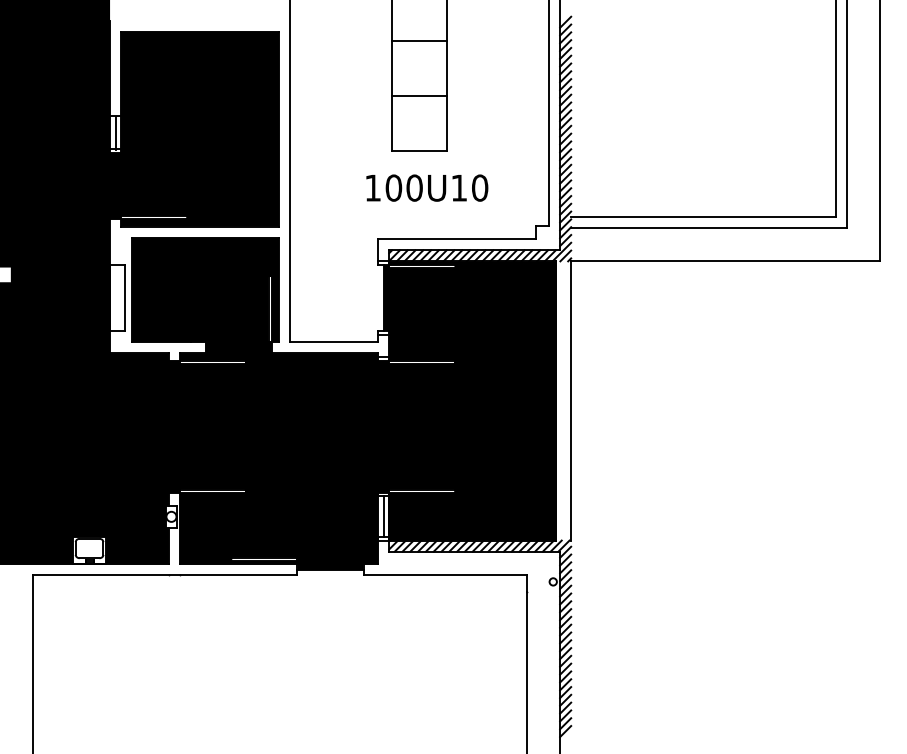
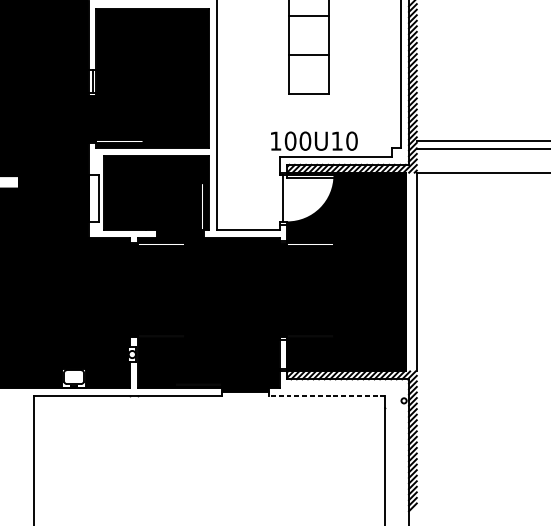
text: (427, 187) -> (314, 140), moved
fill: (419, 298) -> (308, 199), removed
line: (383, 516) -> (283, 354), removed
line: (445, 575) -> (327, 396), solid -> dashed

